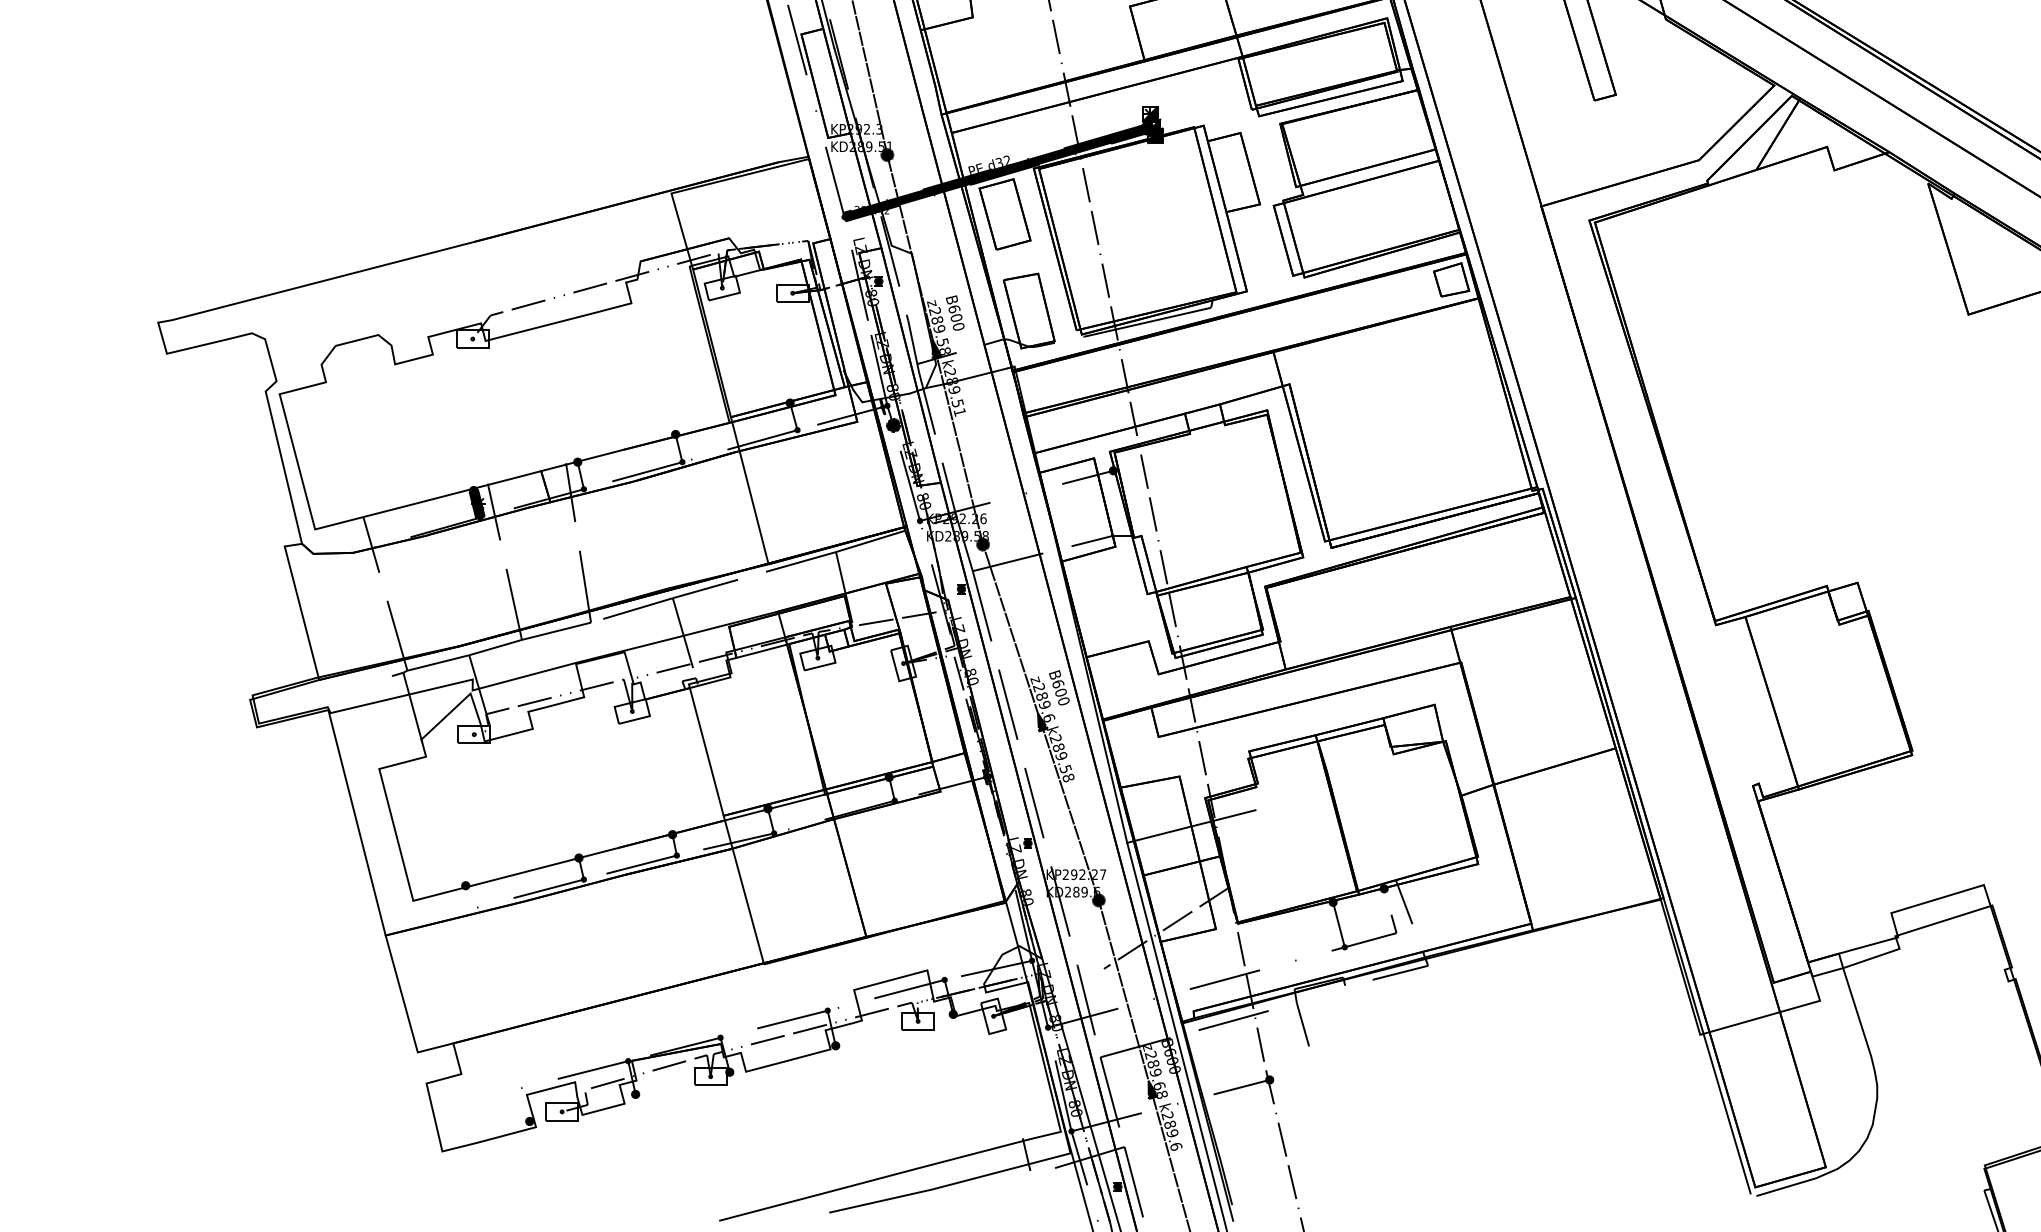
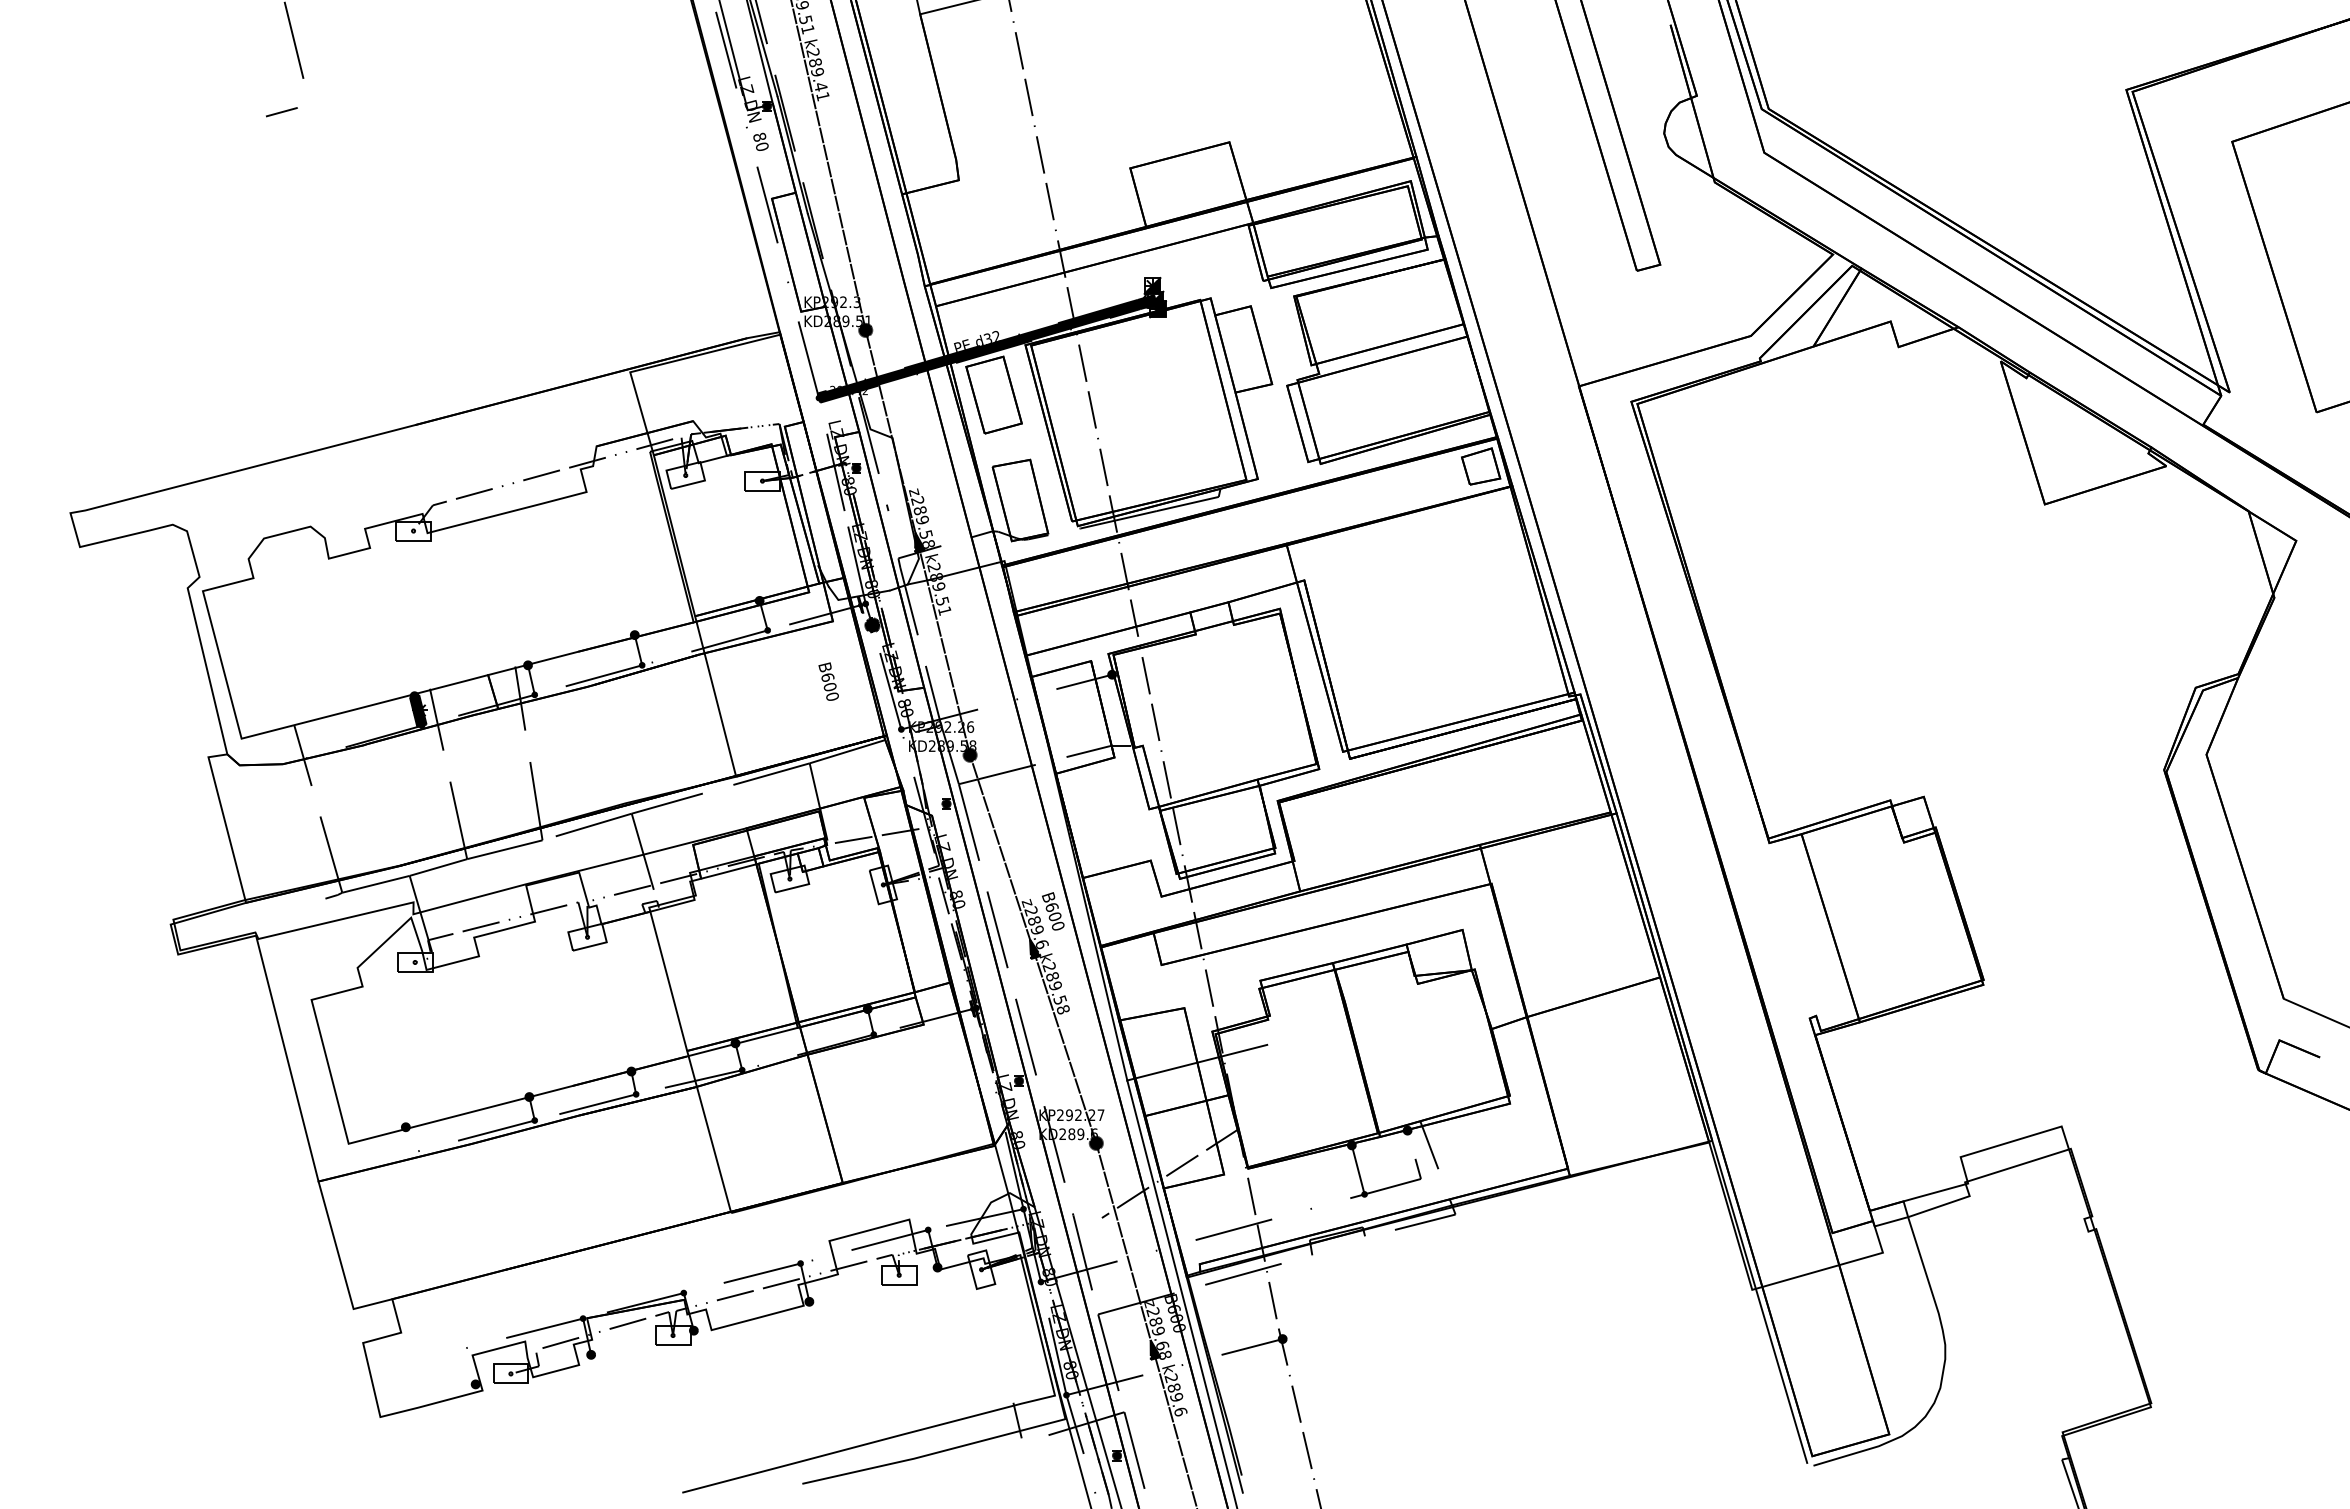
text: (955, 312) -> (828, 681), moved
line: (912, 342) -> (893, 534), removed
line: (414, 713) -> (349, 939), removed
line: (1302, 1024) -> (1318, 1278), removed

